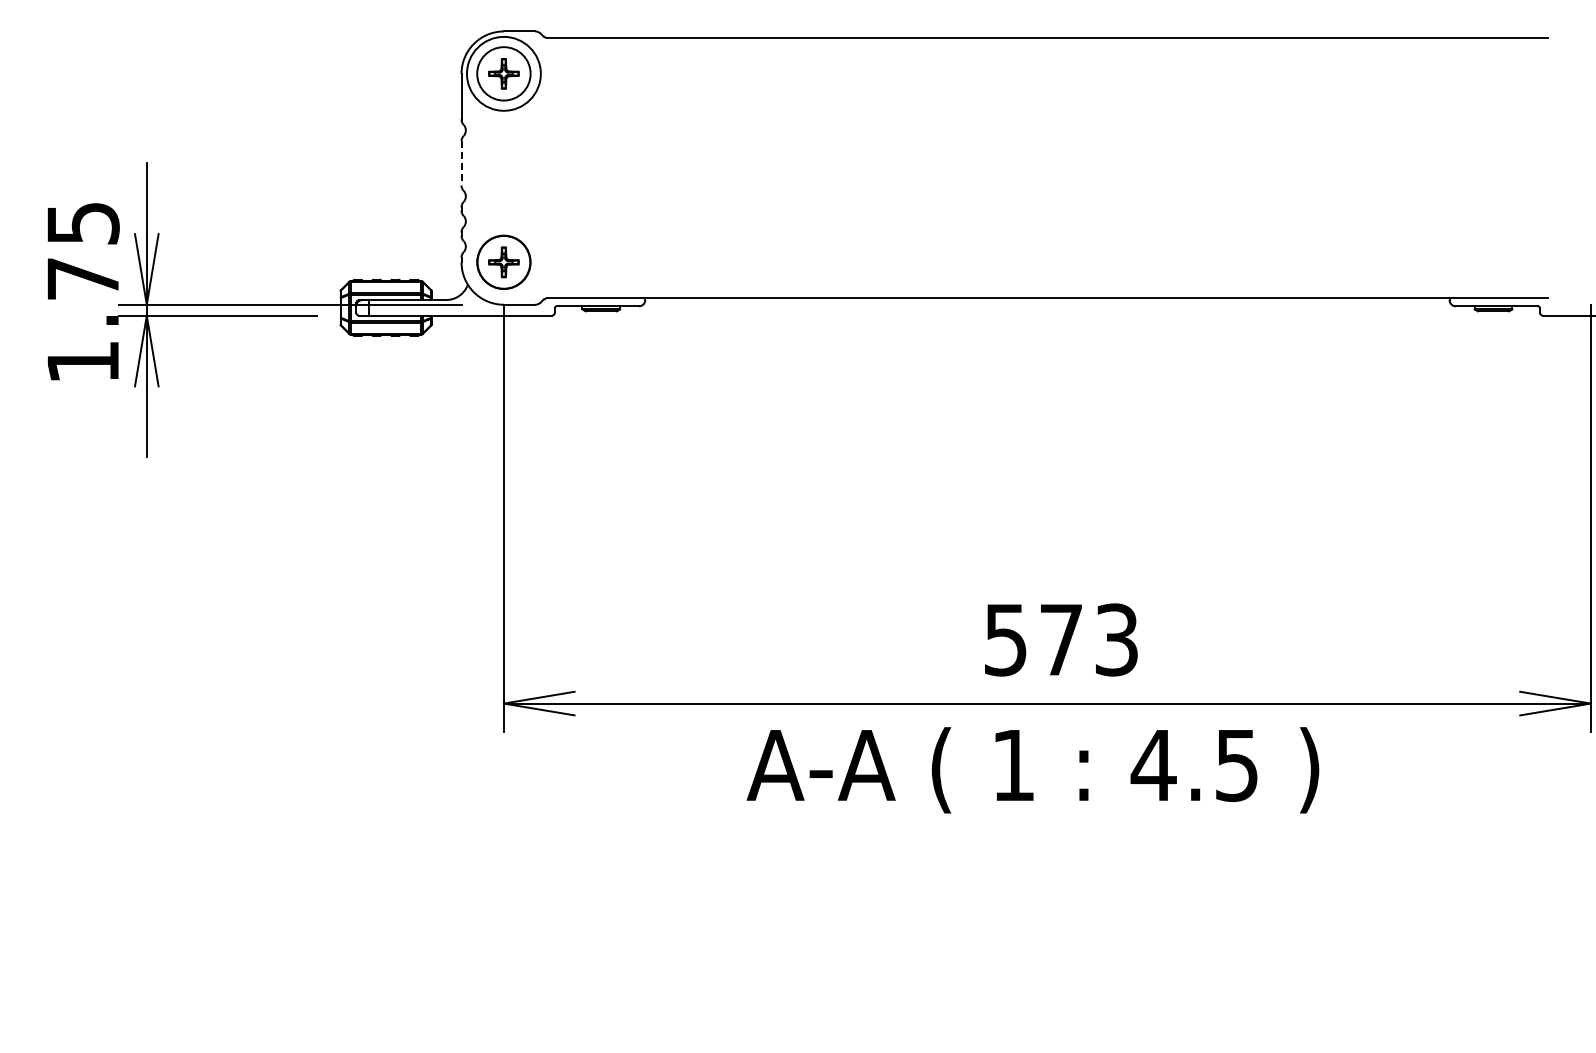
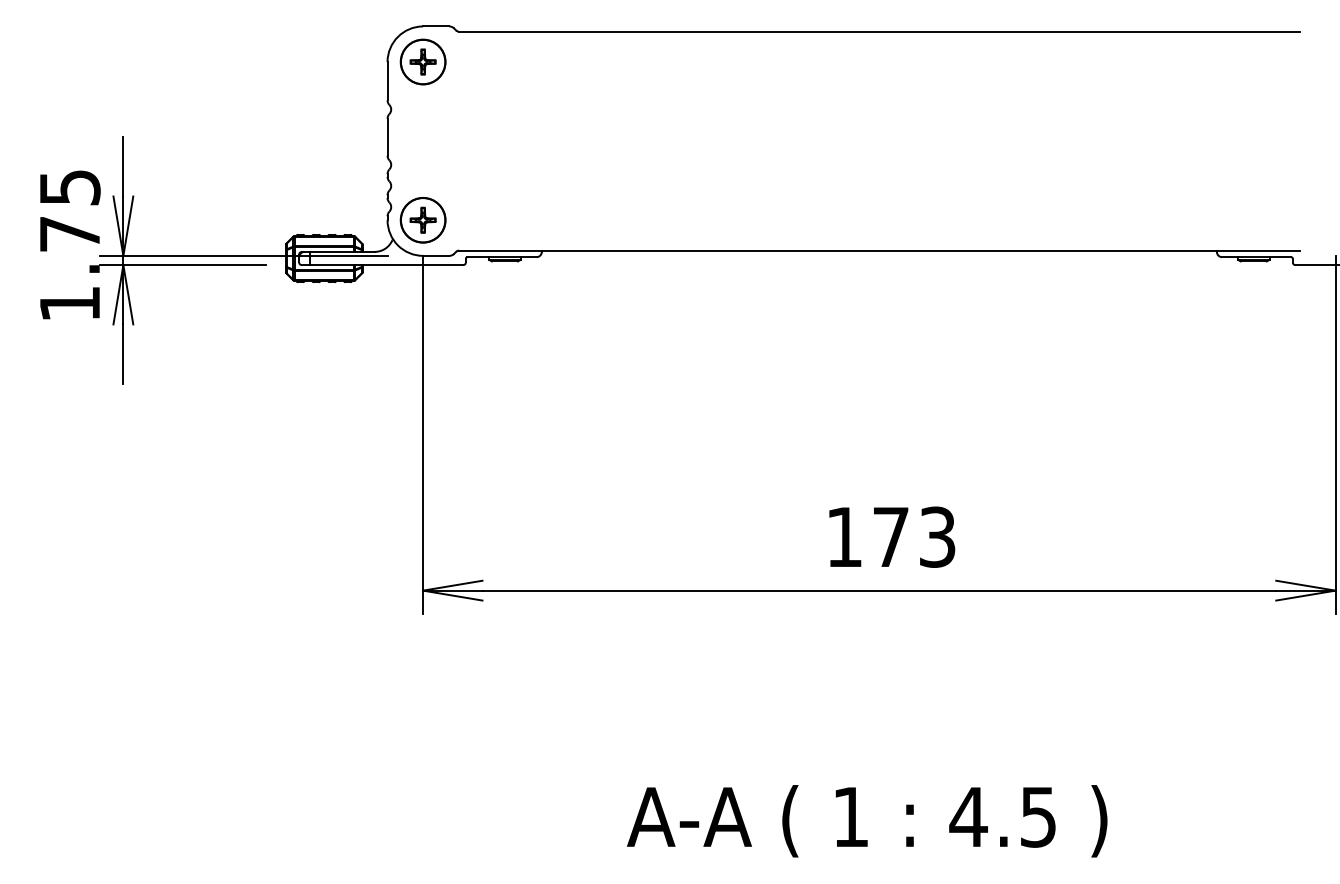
circle: (503, 73) -> (422, 61), size x0.71
line: (461, 163) -> (387, 137), dashed -> solid
text: (1005, 640) -> (844, 537), 573 -> 173
text: (1032, 770) -> (866, 821), moved

